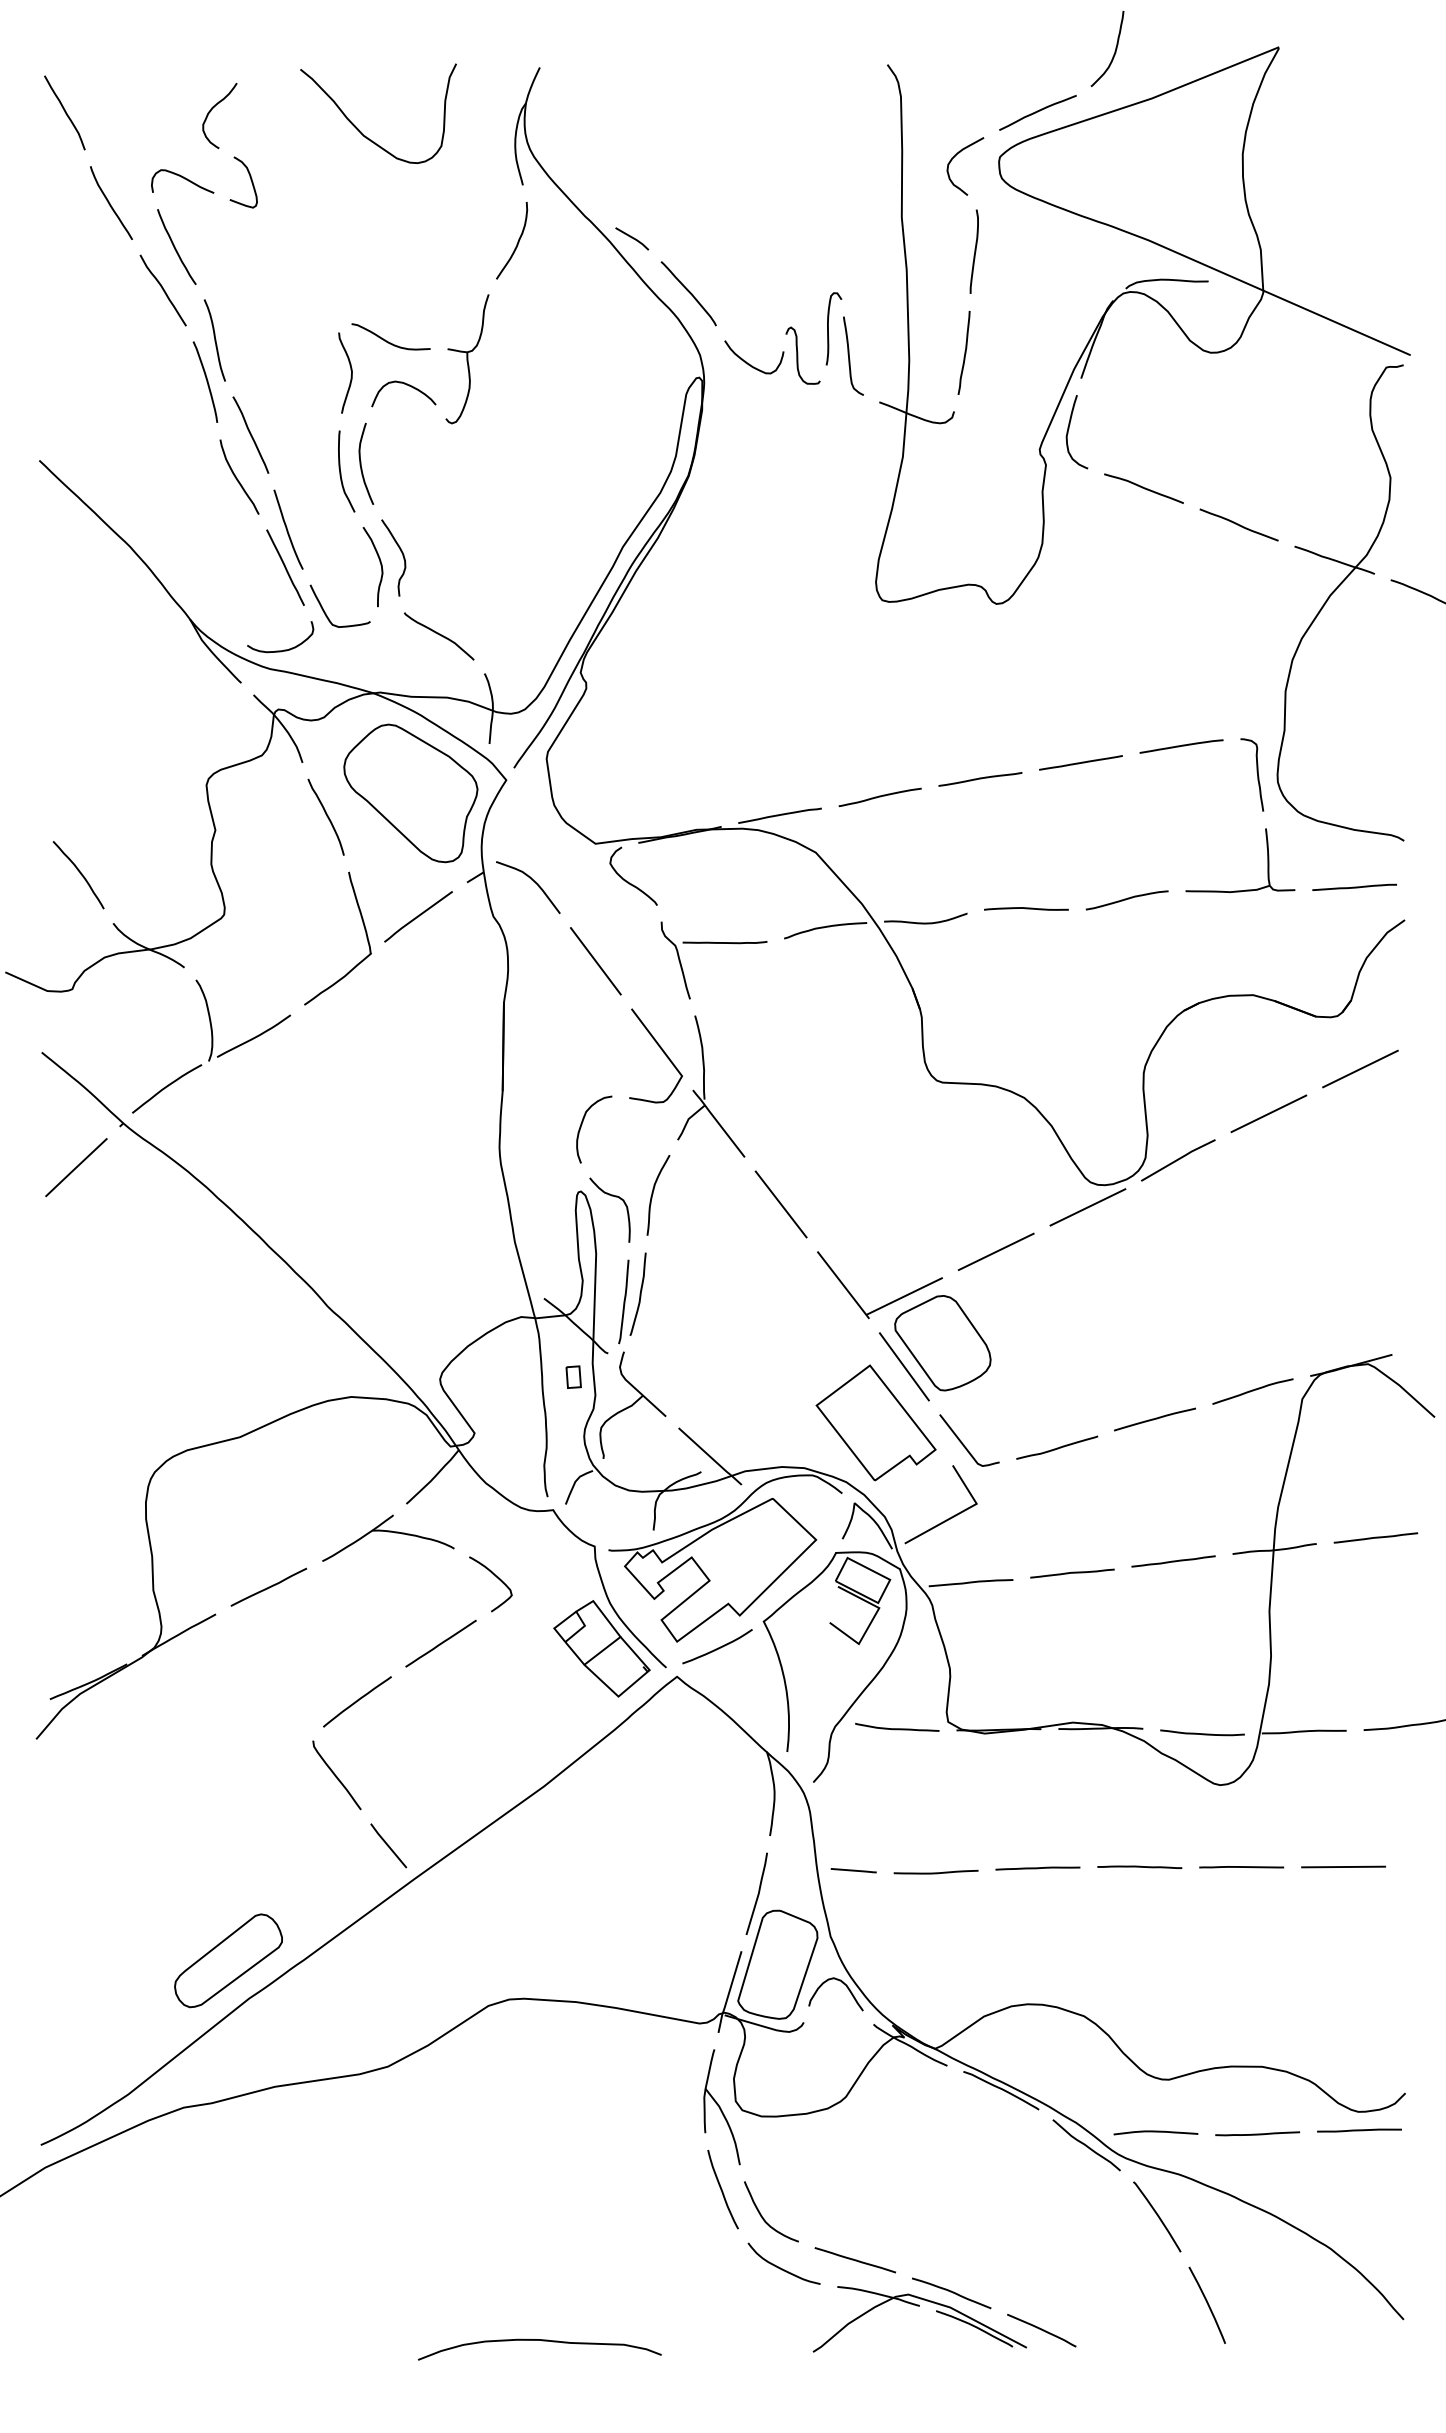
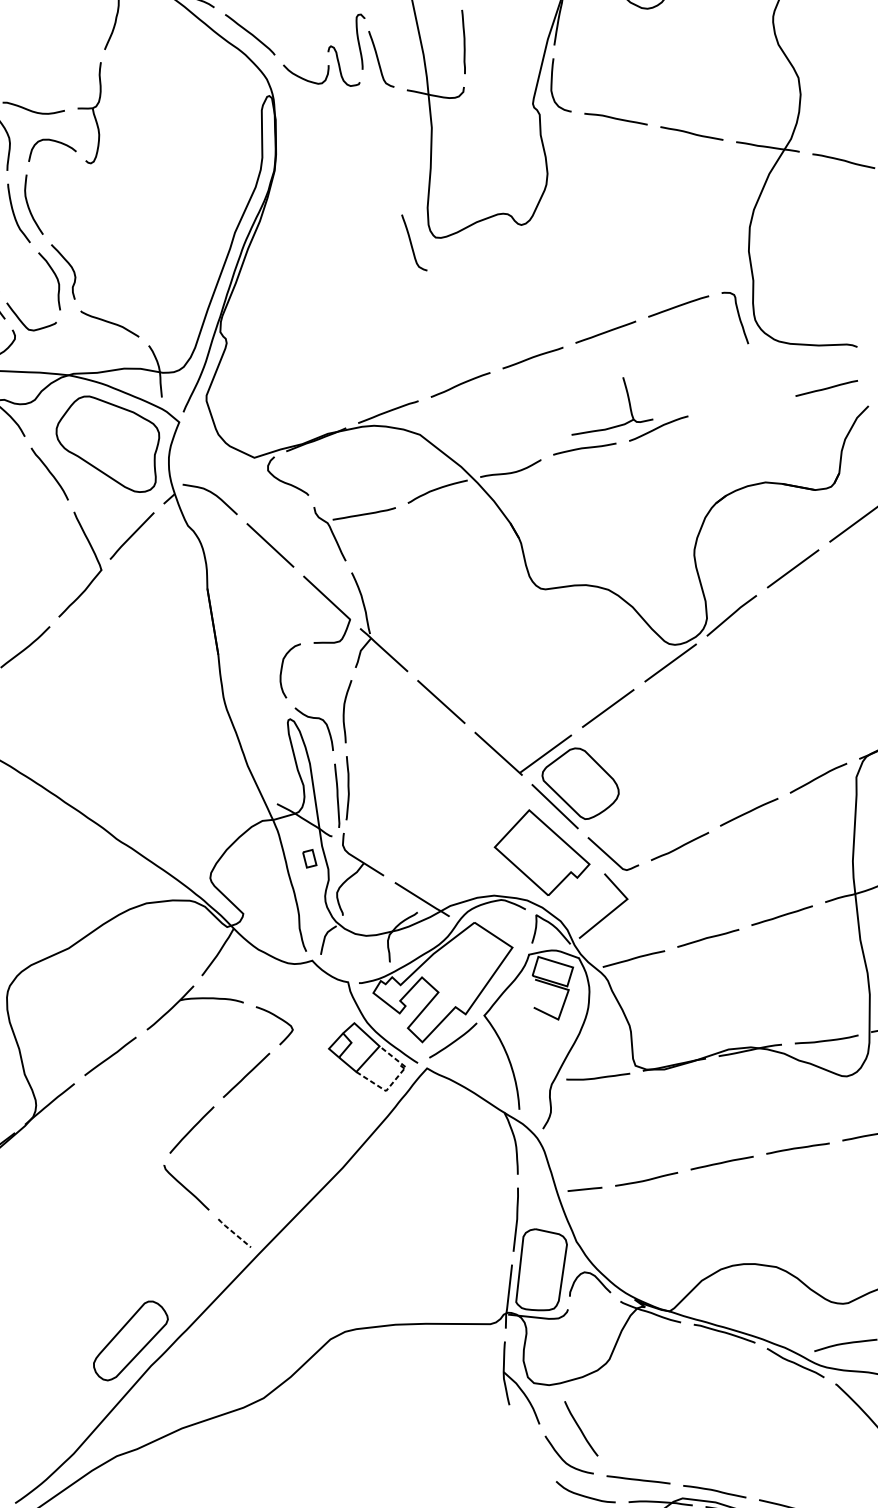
curve: (849, 601) -> (411, 242), added
part: (1267, 860) -> (628, 401), moved
line: (633, 1683) -> (395, 1079), solid -> dashed
line: (387, 1845) -> (233, 1233), solid -> dashed
curve: (722, 2189) -> (580, 1428), moved

